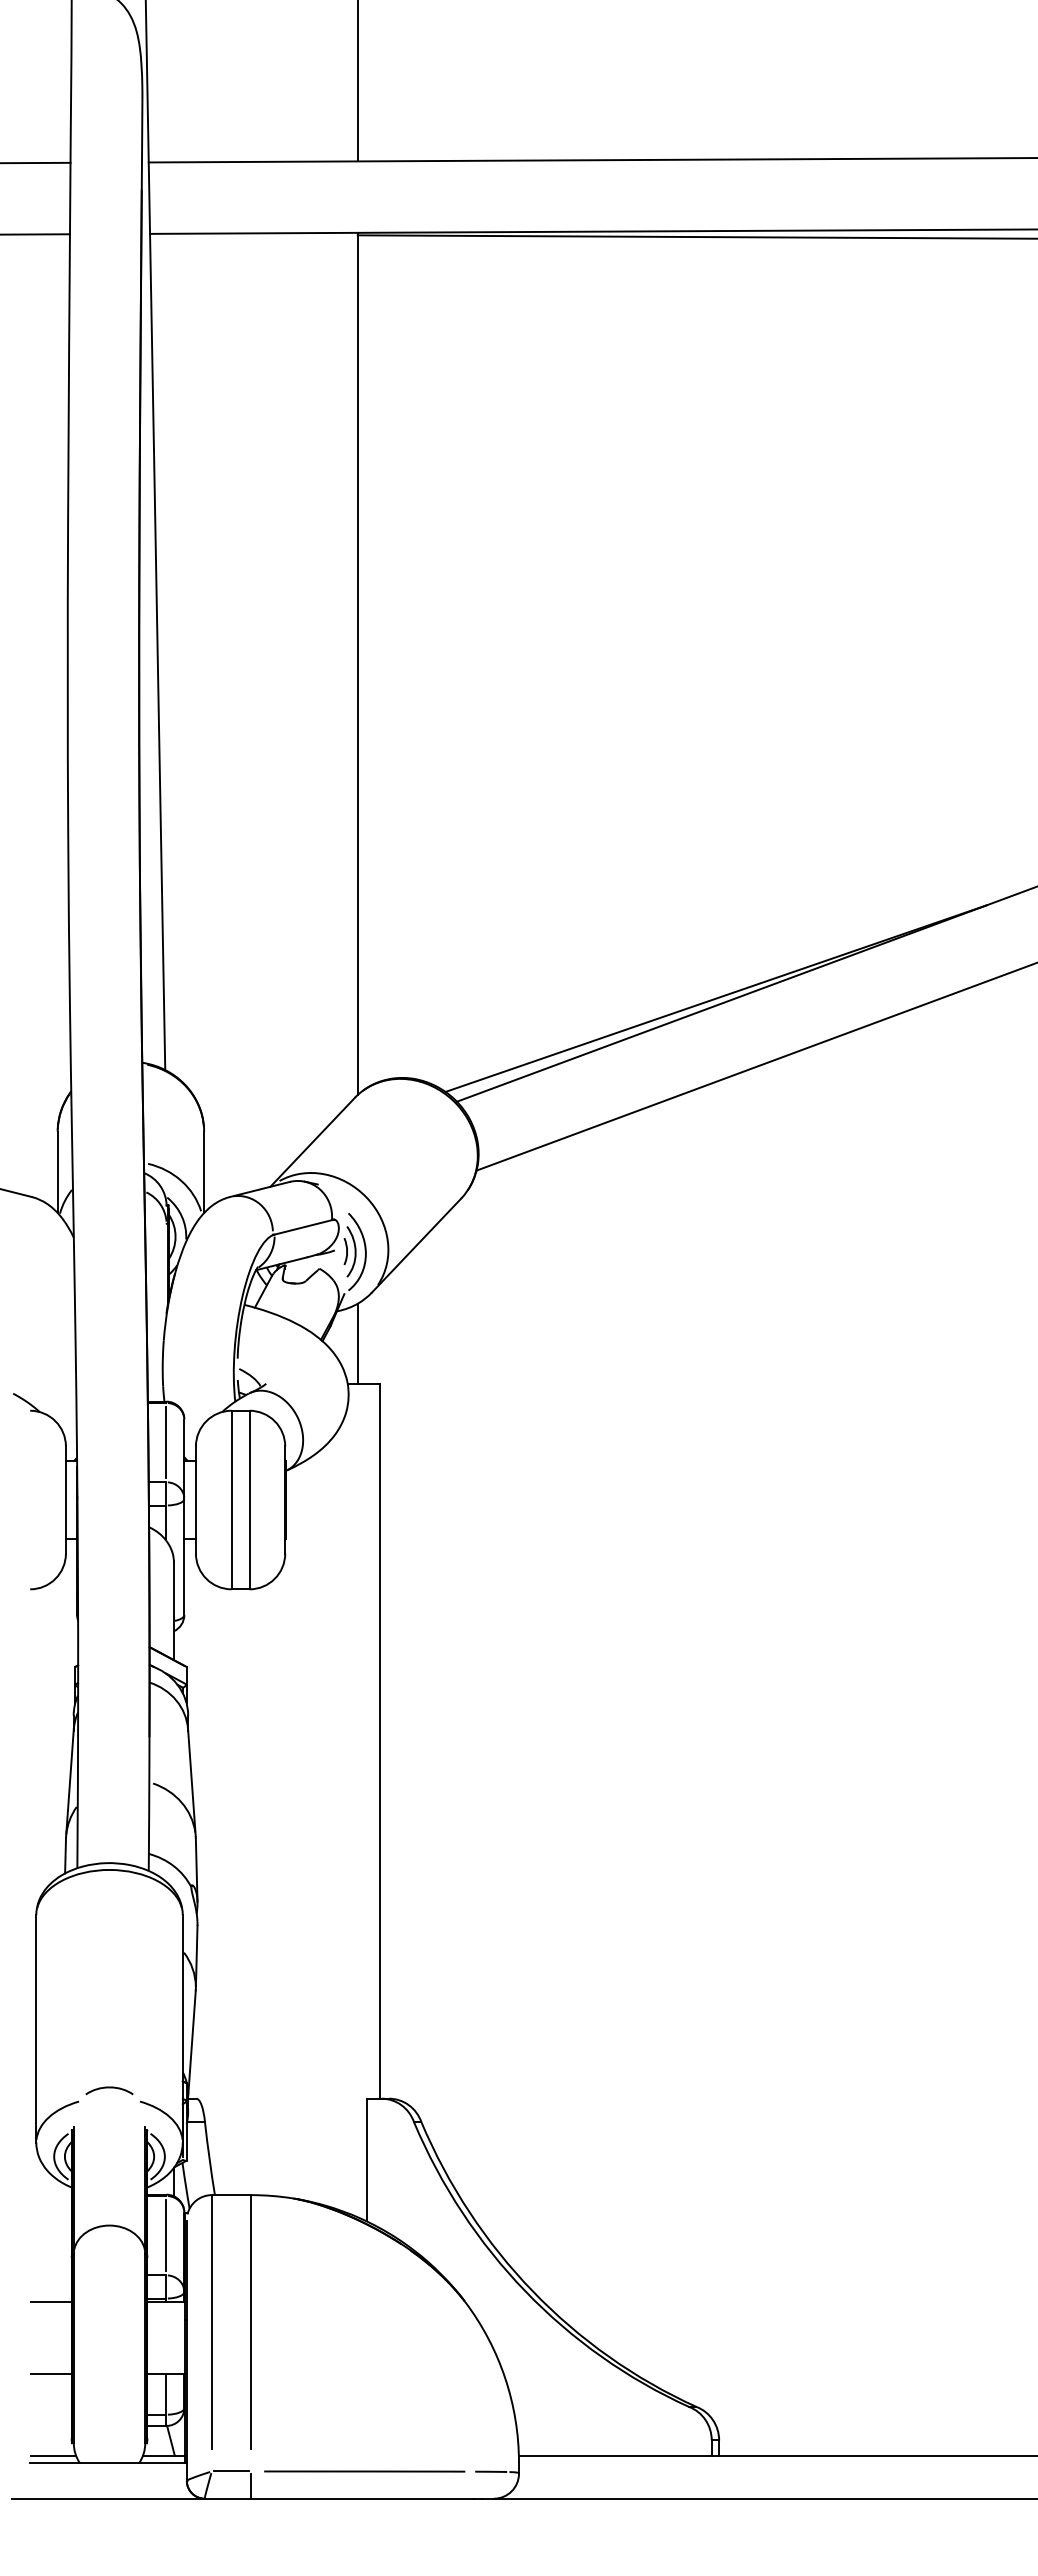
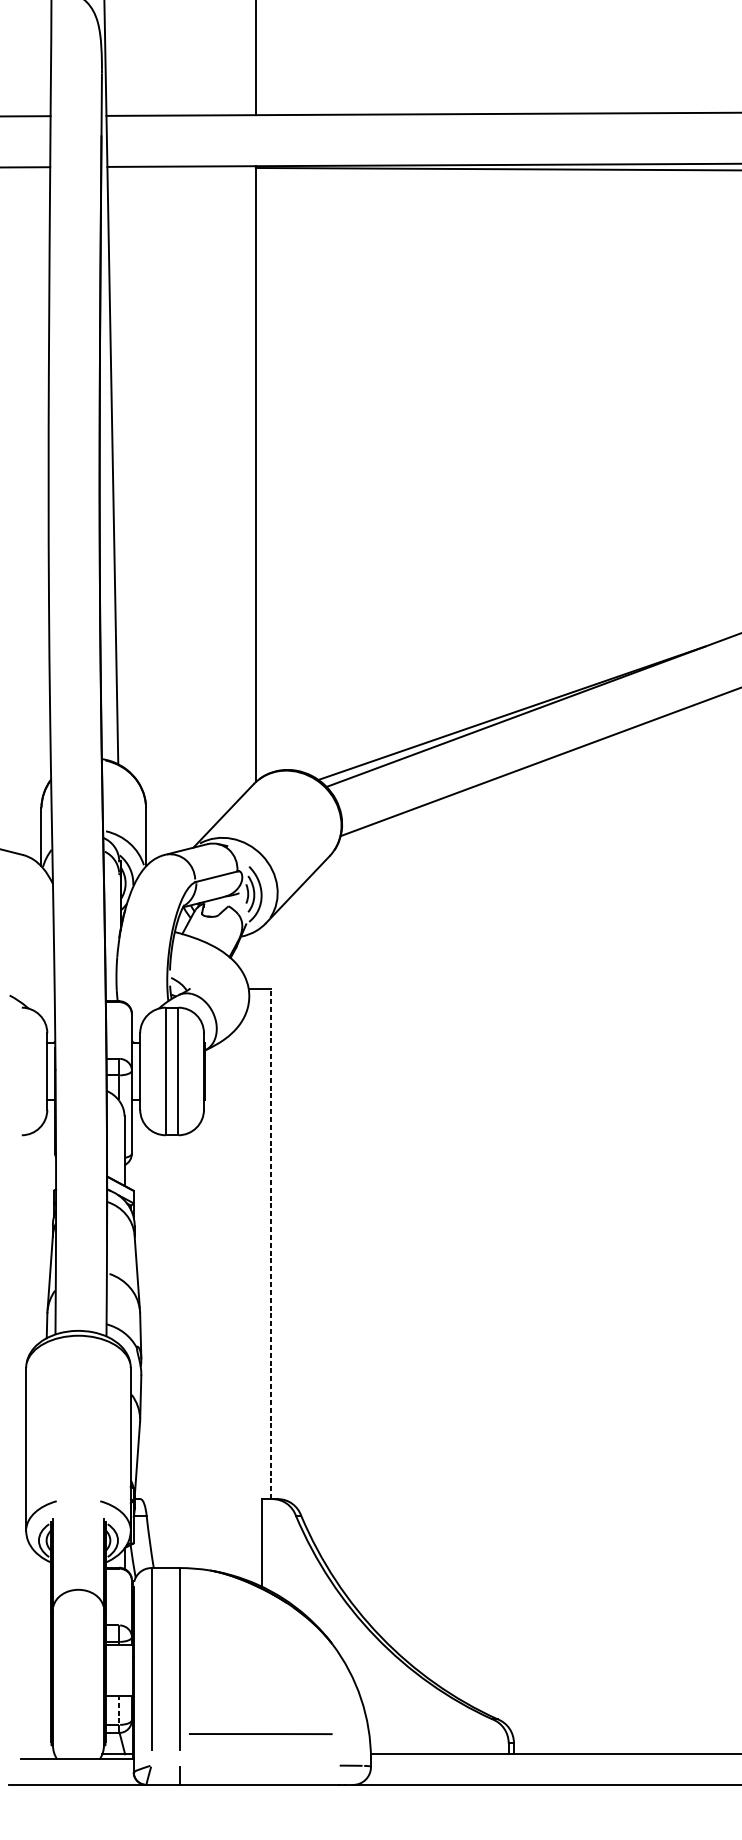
line: (357, 1343) -> (255, 959), removed
line: (166, 1442) -> (119, 1030), removed
line: (379, 1741) -> (271, 1243), solid -> dashed
curve: (109, 2088) -> (78, 1491), removed
line: (166, 2235) -> (119, 1596), removed
line: (51, 2302) -> (37, 1644), removed
line: (51, 2373) -> (37, 1695), removed
line: (166, 2393) -> (119, 1709), solid -> dashed
line: (53, 2455) -> (38, 1754), removed
line: (231, 2471) -> (165, 1765), removed
line: (364, 2471) -> (260, 1734), moved

